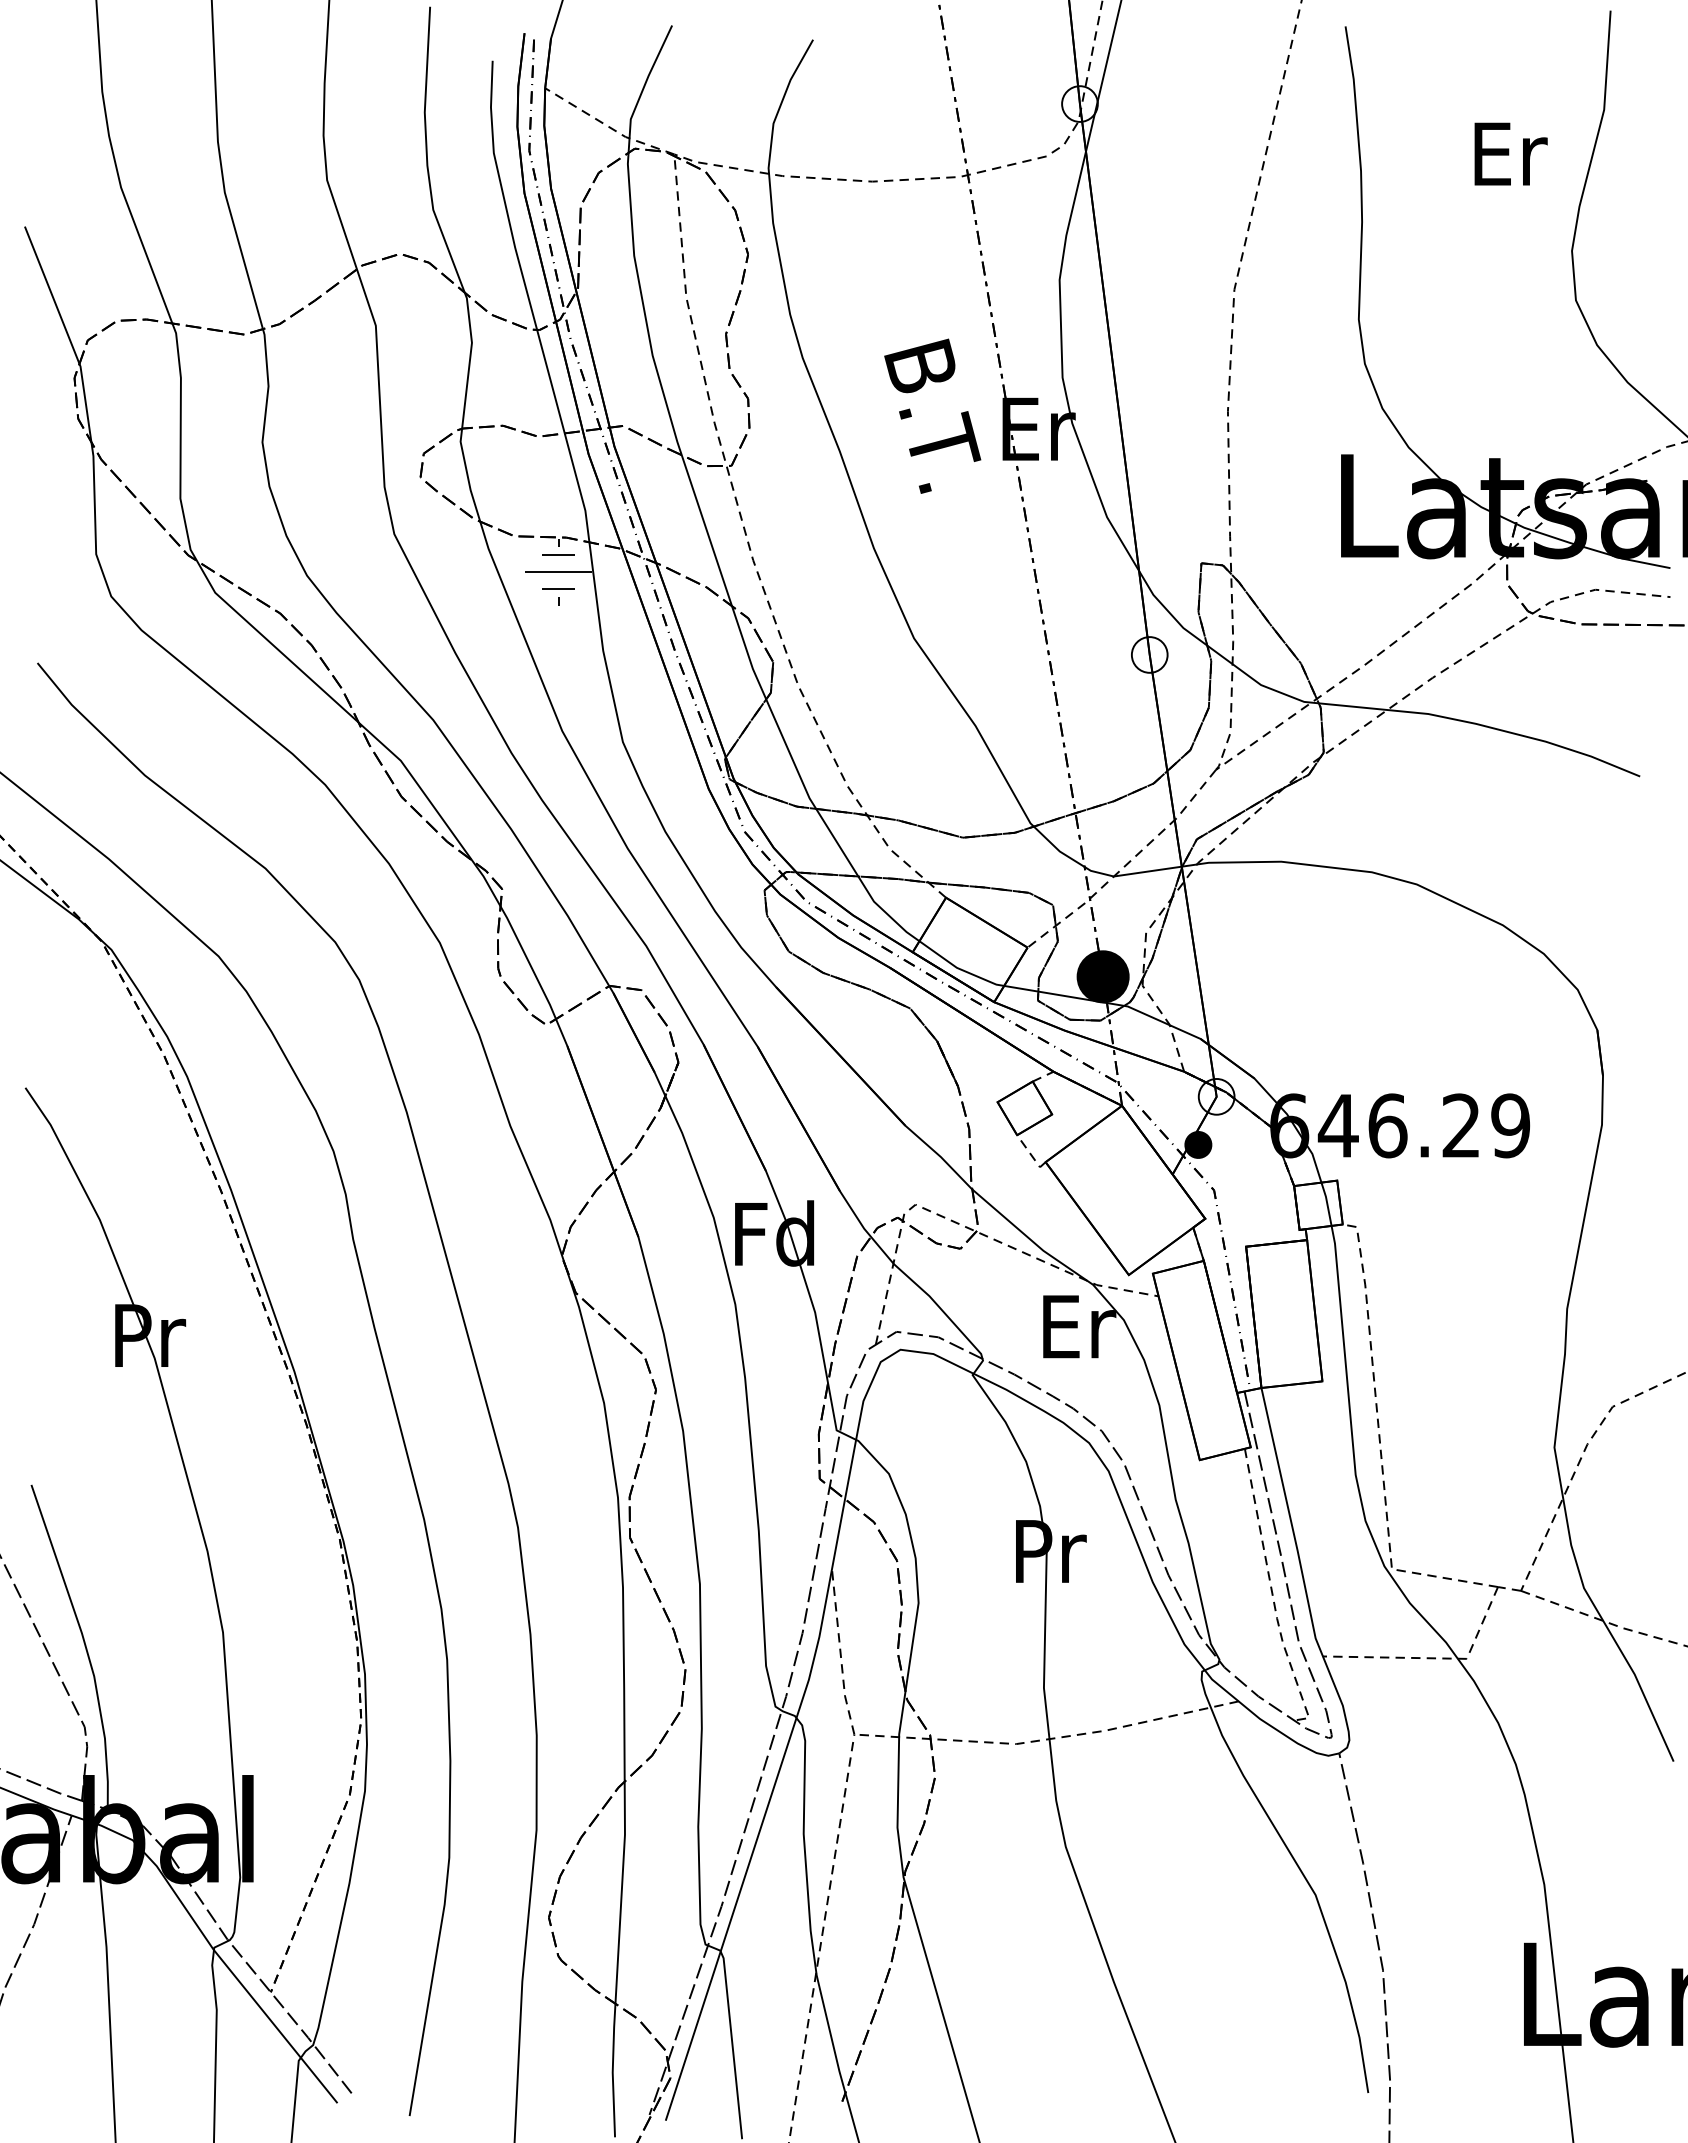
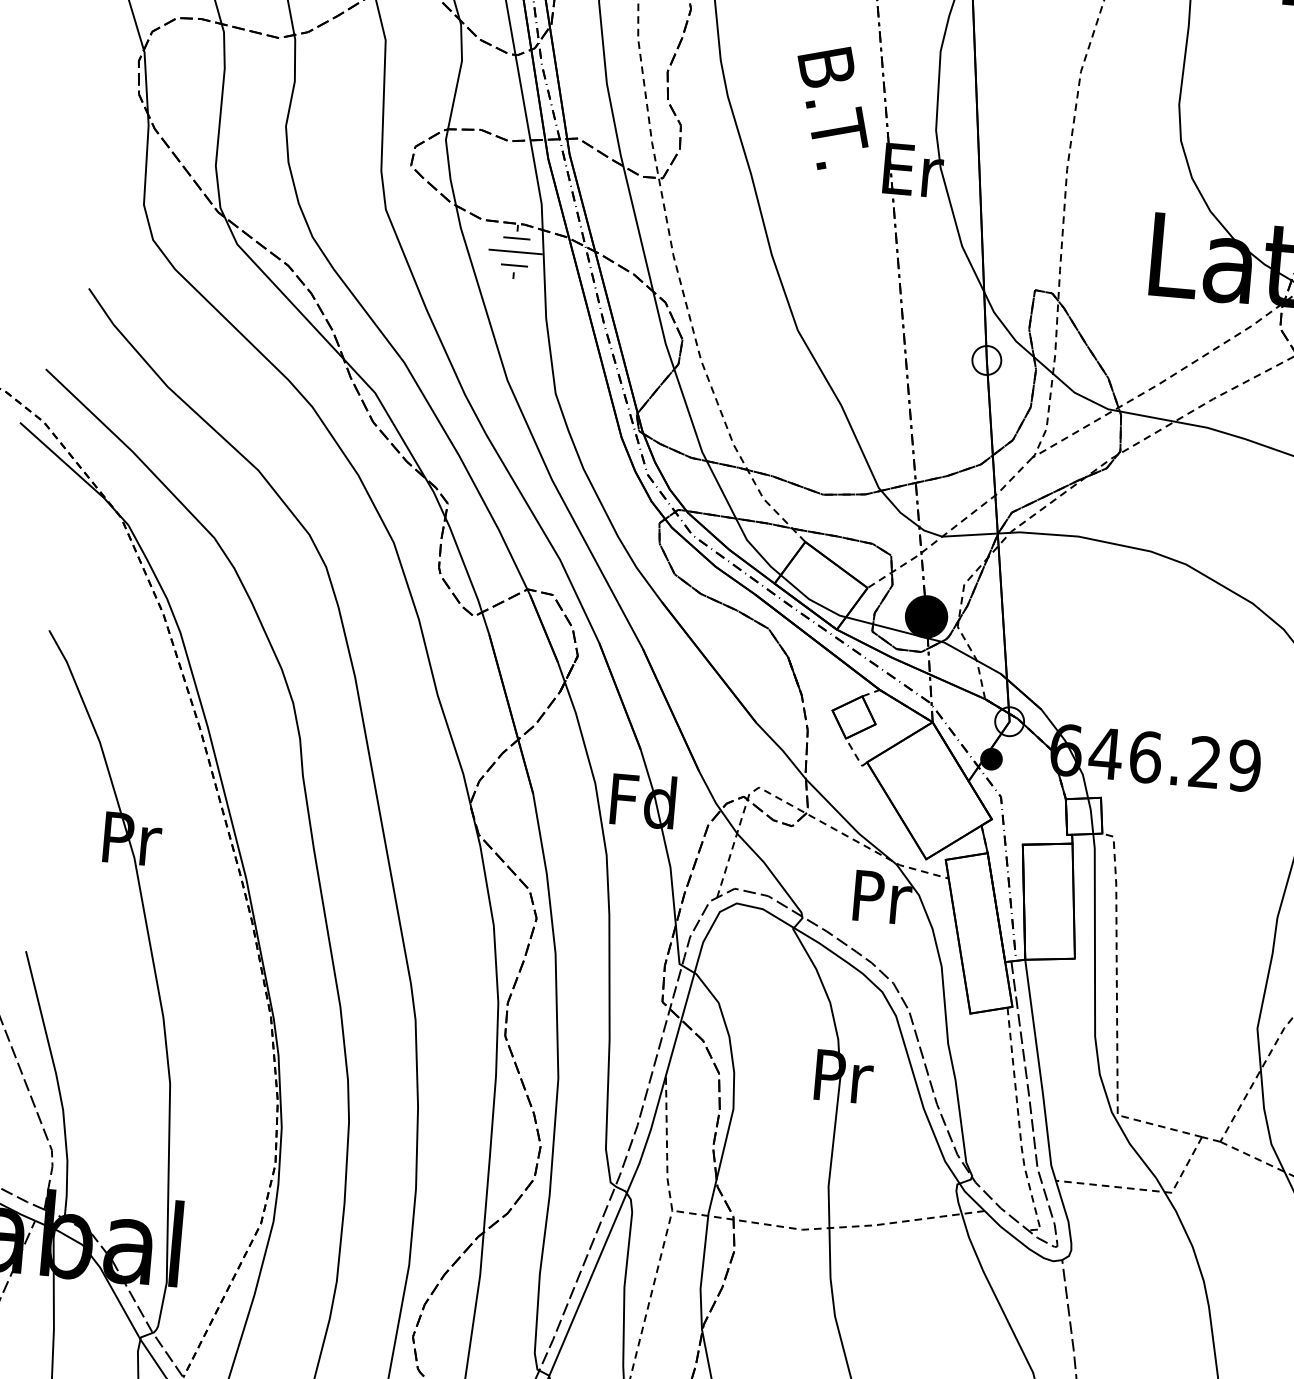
text: (932, 415) -> (832, 107), moved
text: (1079, 1326) -> (882, 897), Er -> Pr

